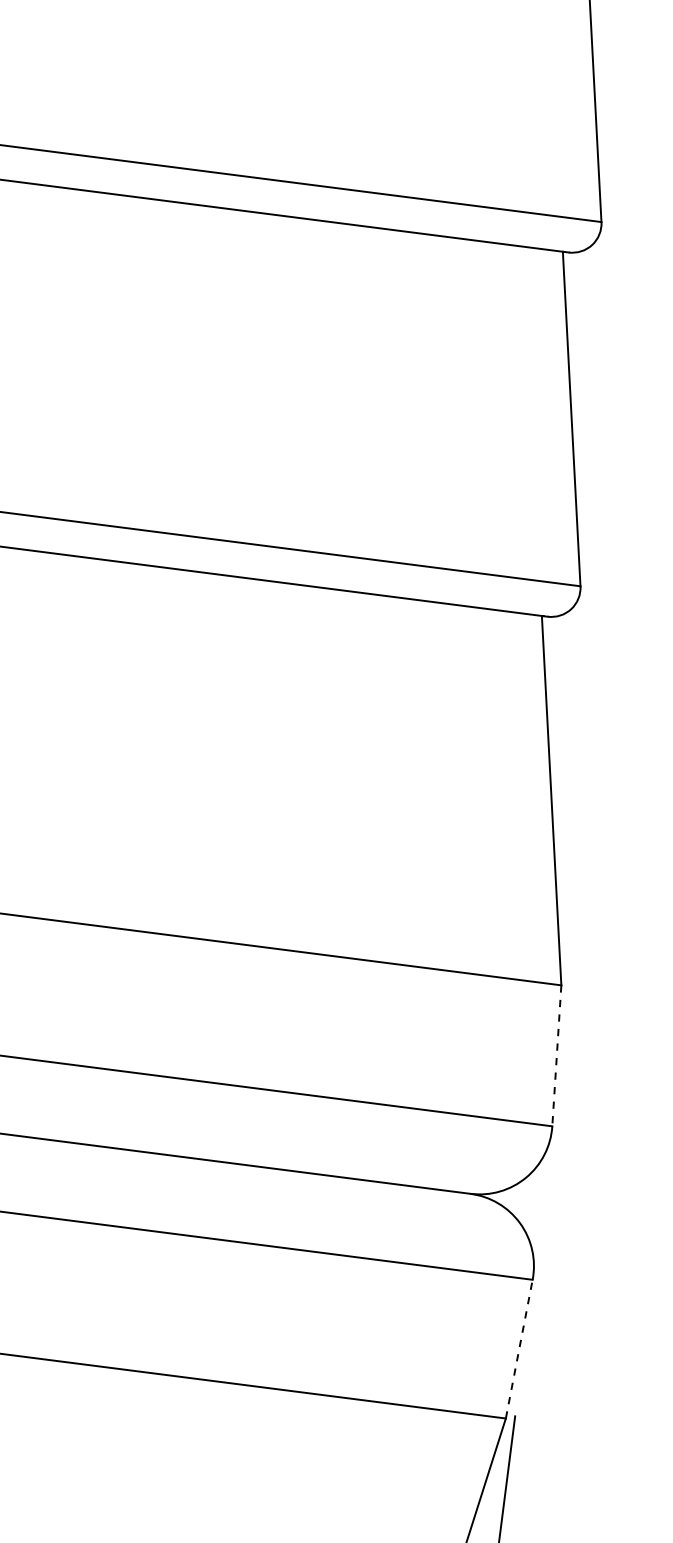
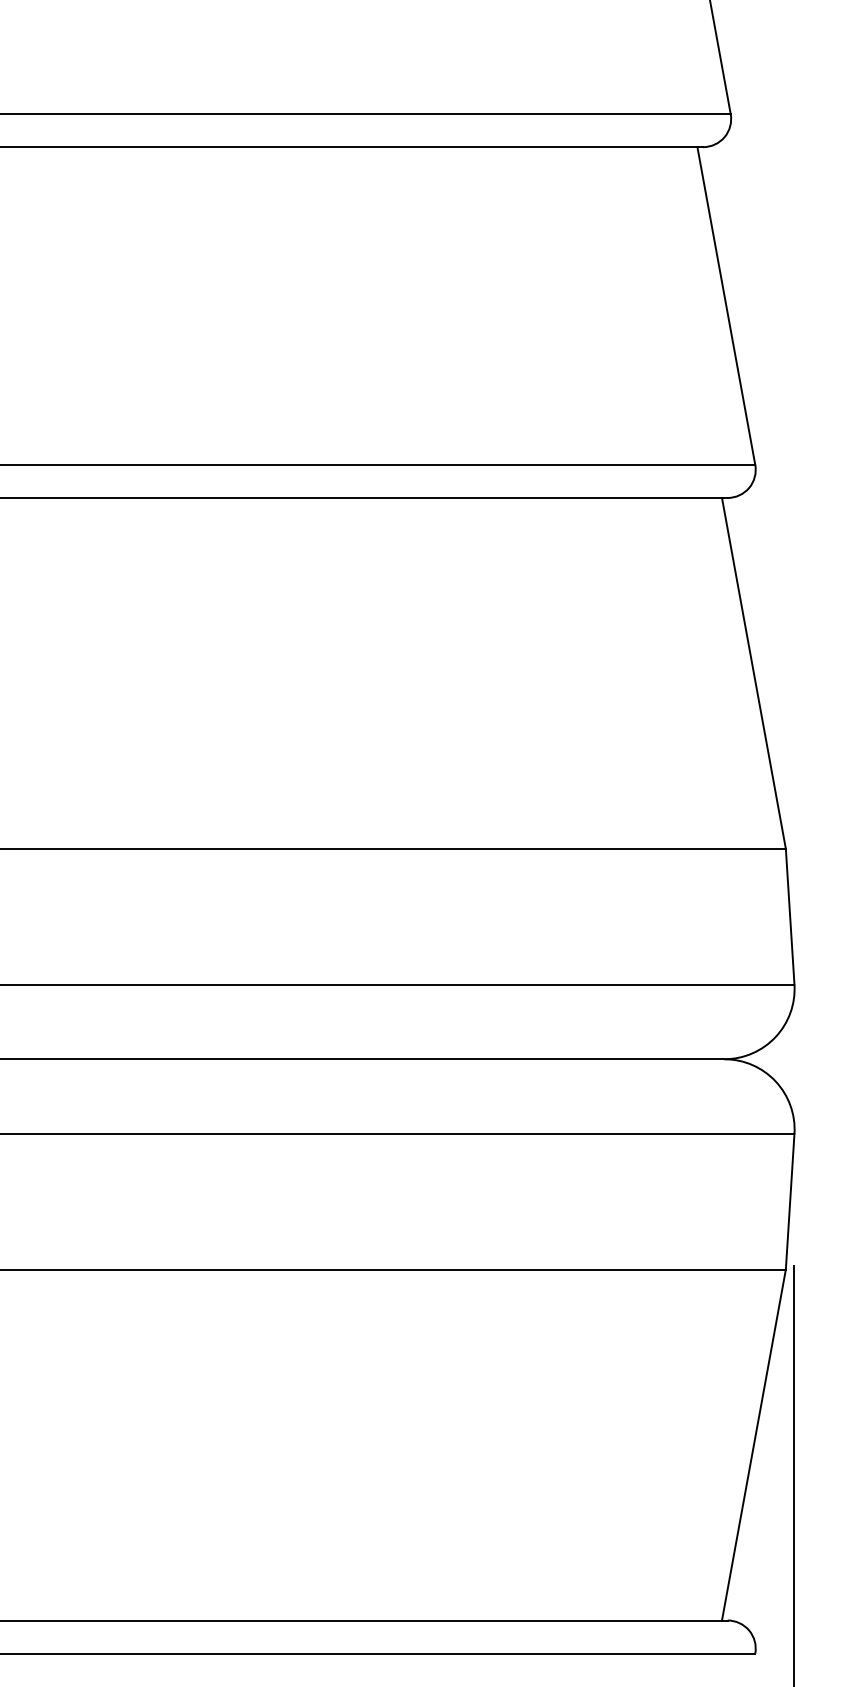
line: (557, 1056) -> (790, 917), dashed -> solid
line: (519, 1348) -> (790, 1201), dashed -> solid

